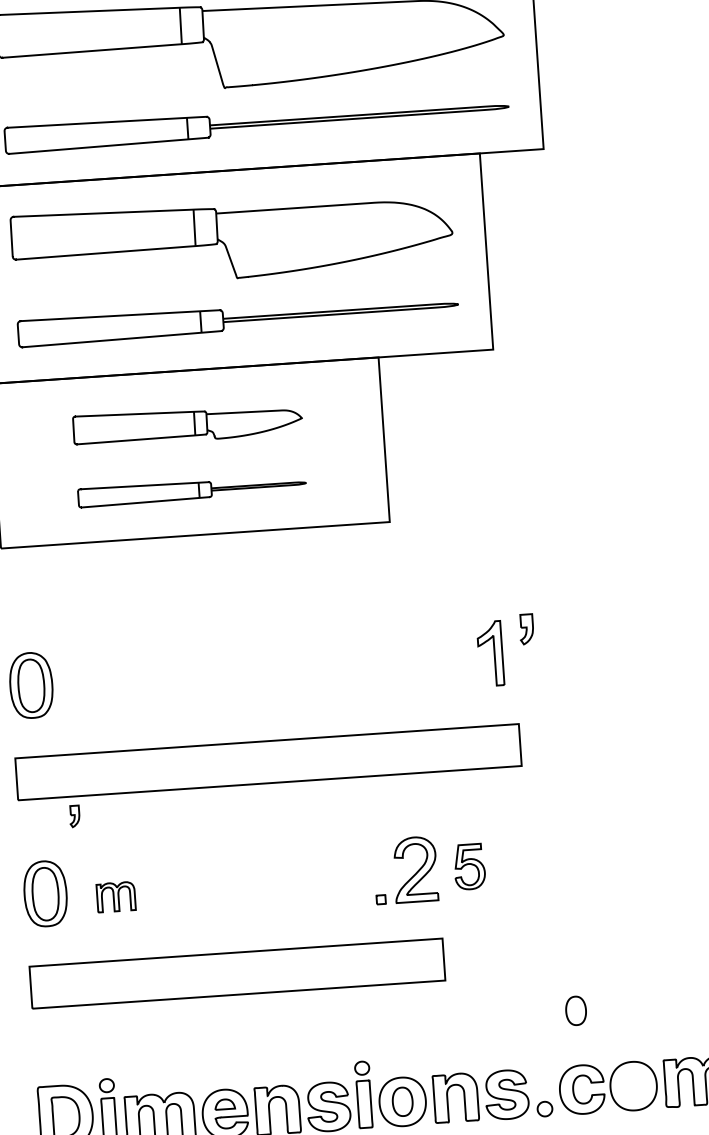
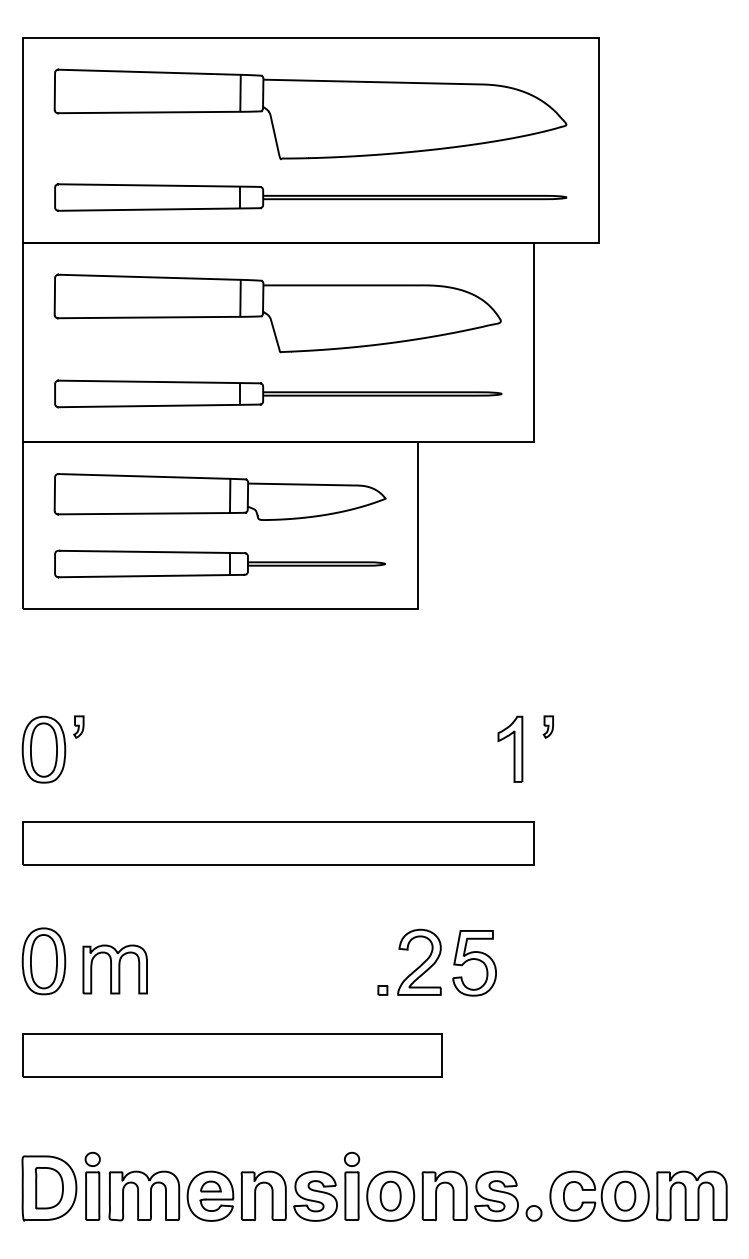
part: (187, 424) -> (219, 496), size x1.43
part: (191, 490) -> (219, 563), size x1.43
part: (525, 628) -> (547, 726), size x0.71
part: (74, 815) -> (78, 726), moved
part: (469, 867) -> (474, 963), size x1.43
part: (115, 897) -> (114, 969), size x1.67
part: (576, 1010) -> (625, 1195), moved

